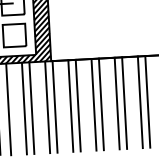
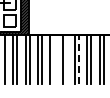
line: (148, 101) -> (79, 59), solid -> dashed
line: (124, 102) -> (66, 59), removed
line: (101, 103) -> (54, 59), removed

